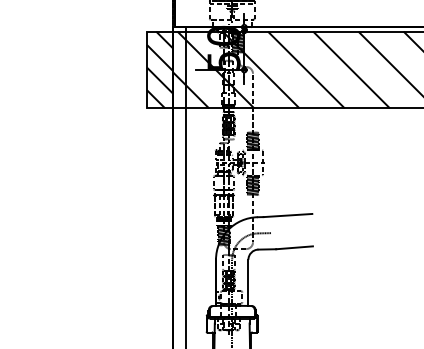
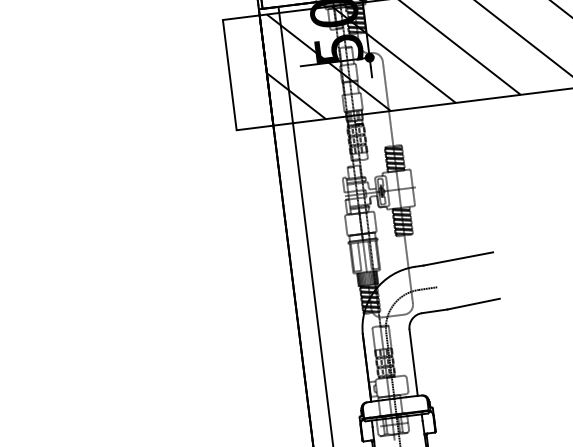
hatch: (159, 69) -> (247, 72), removed

